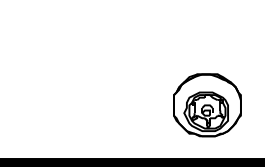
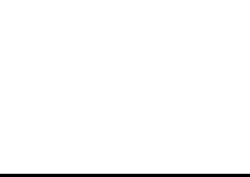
part: (207, 105) -> (181, 116), removed

